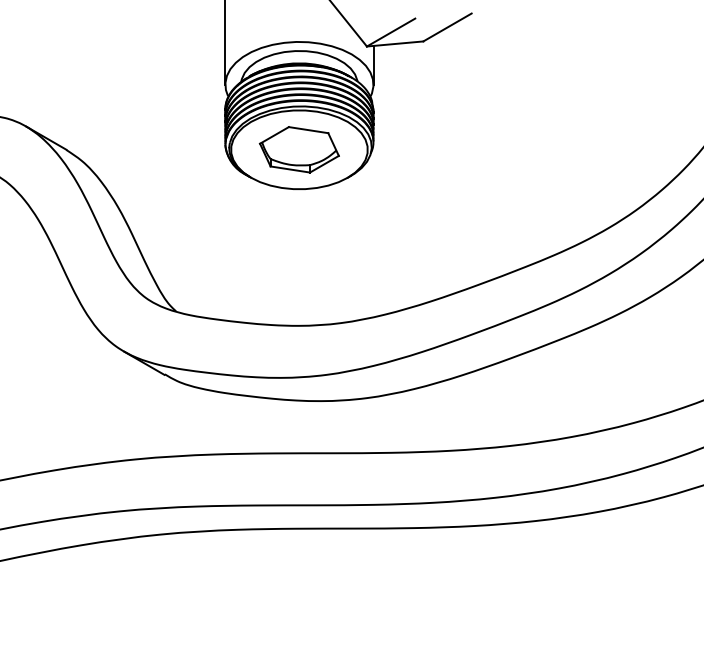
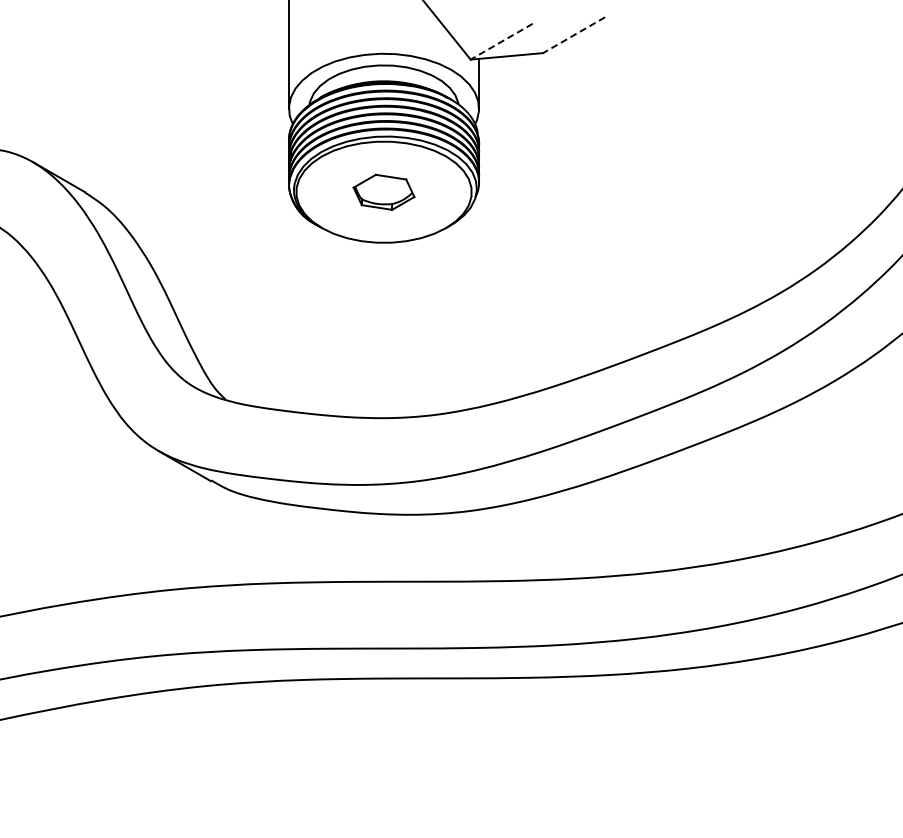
line: (447, 27) -> (574, 35), solid -> dashed
line: (390, 32) -> (501, 41), solid -> dashed
part: (299, 150) -> (383, 192), size x0.6

